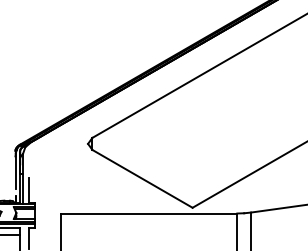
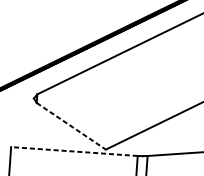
line: (142, 178) -> (71, 126), solid -> dashed
line: (148, 213) -> (73, 151), solid -> dashed

